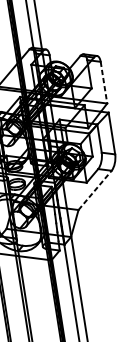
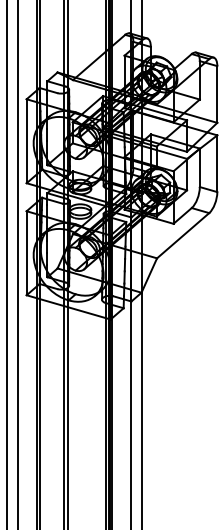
line: (104, 83) -> (217, 95), dashed -> solid
line: (95, 190) -> (183, 235), dashed -> solid

